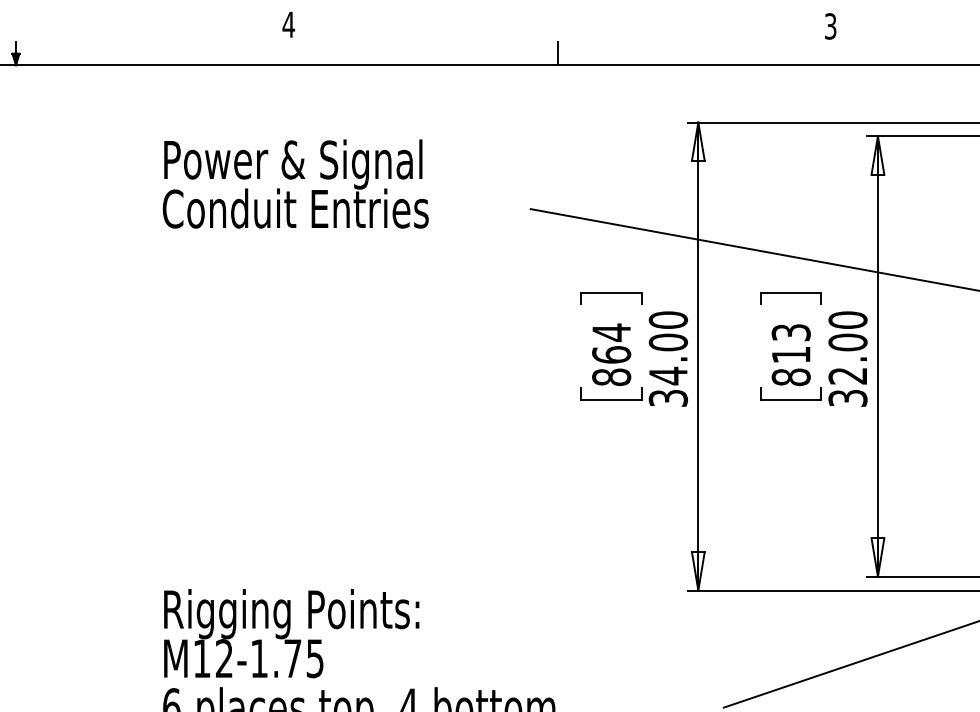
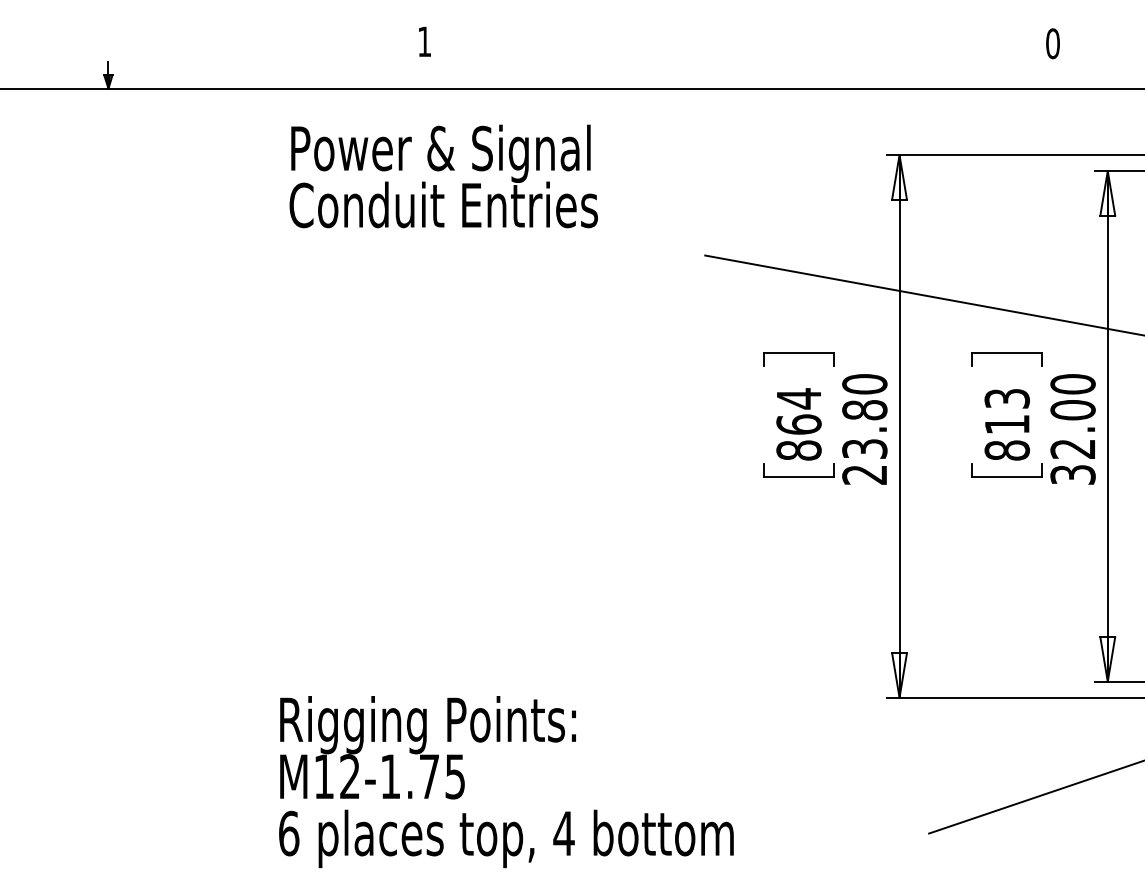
text: (288, 24) -> (424, 41), 4 -> 1
text: (830, 26) -> (1052, 43), 3 -> 0
line: (557, 52) -> (736, 74), removed
text: (295, 184) -> (443, 176), moved
text: (668, 370) -> (864, 442), 34.00 -> 23.80

